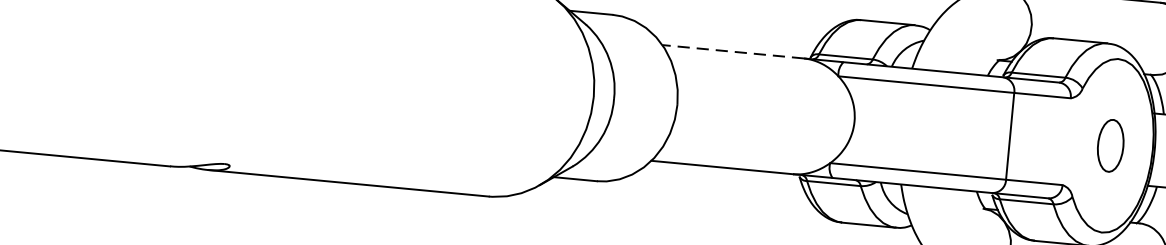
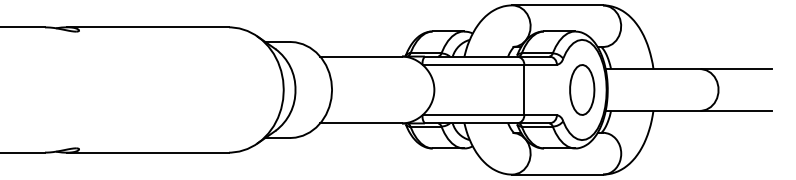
line: (733, 51) -> (361, 56), dashed -> solid
part: (1111, 145) -> (582, 89), size x1.67

